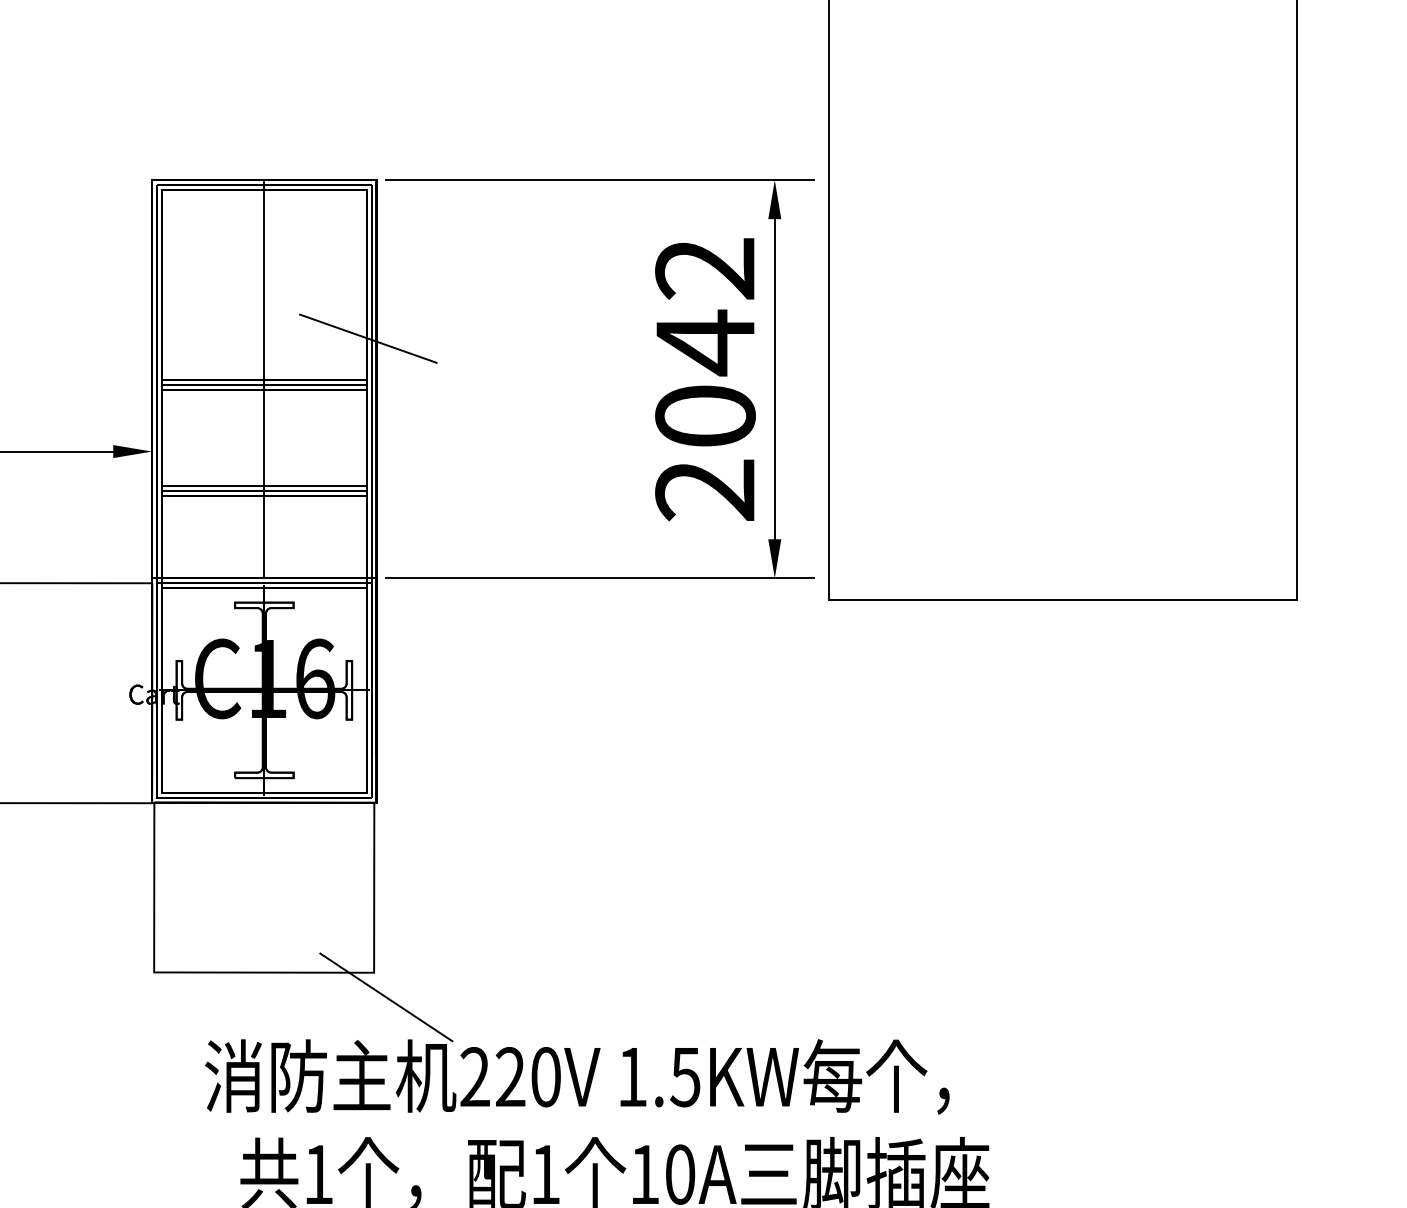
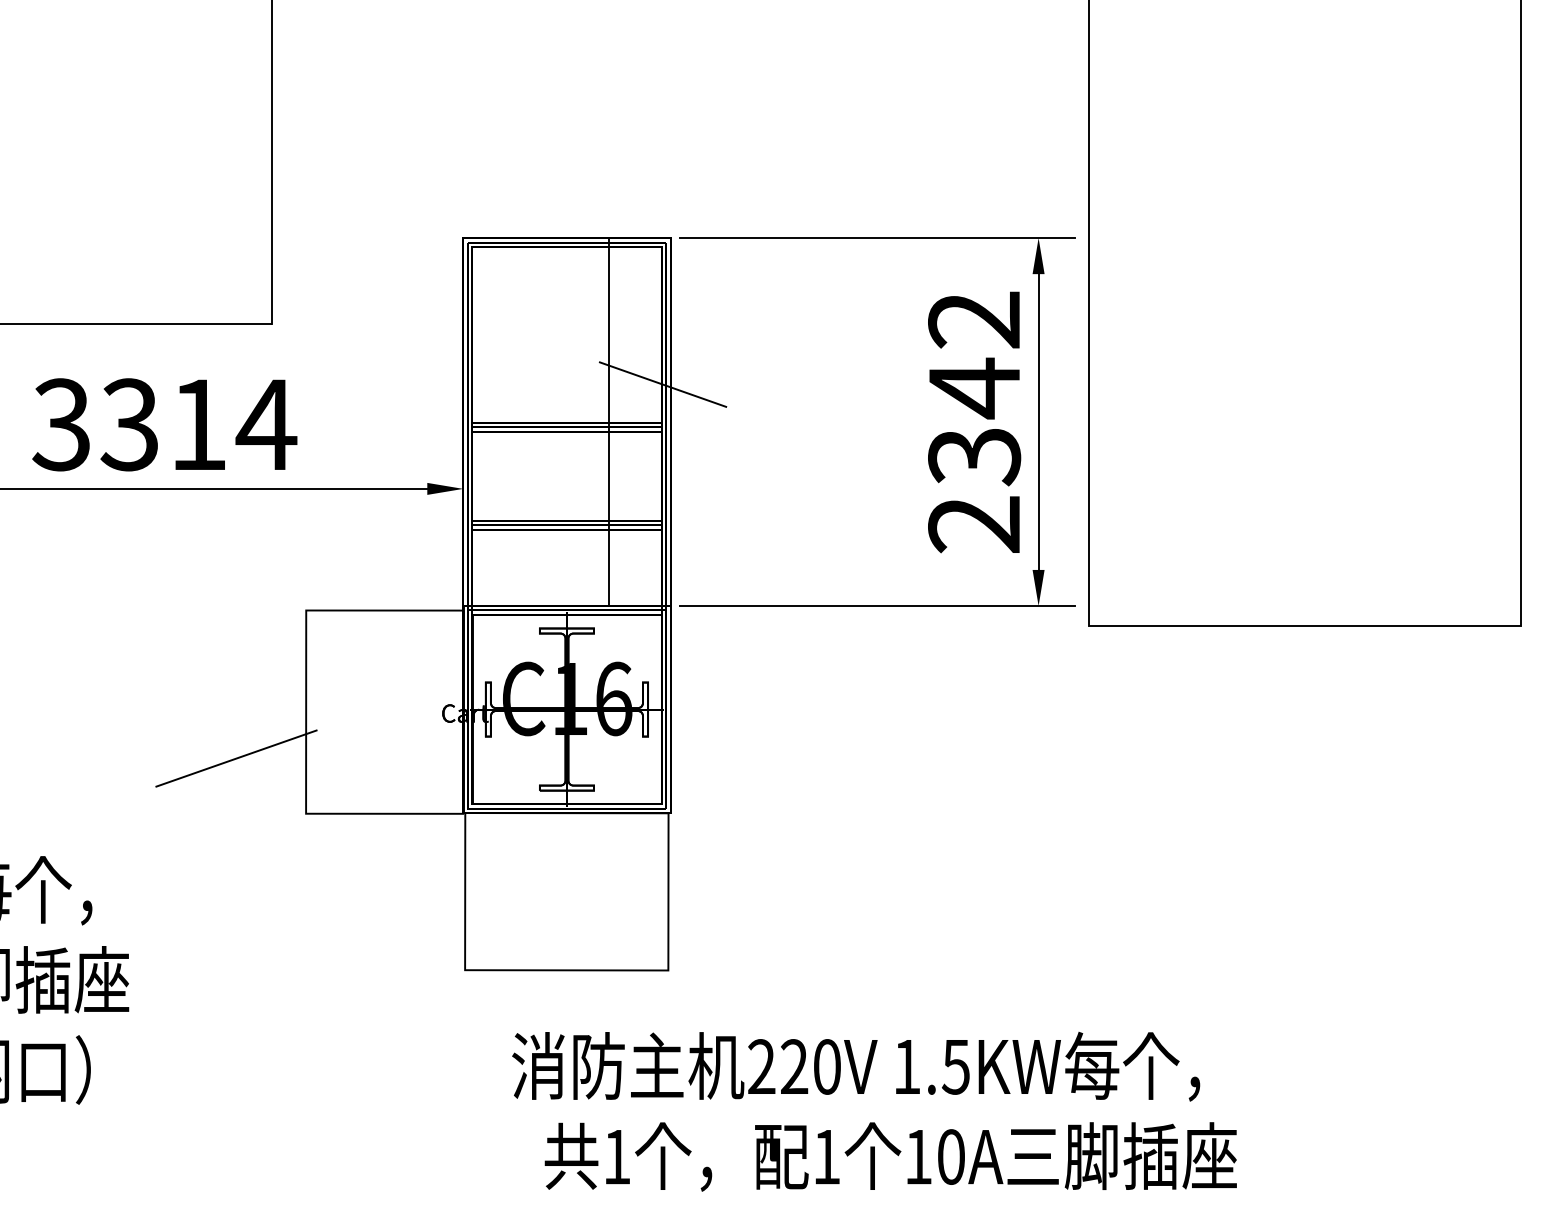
line: (263, 378) -> (608, 421), moved
text: (705, 417) -> (974, 457), 2042 -> 2342
line: (386, 996) -> (679, 992), removed

